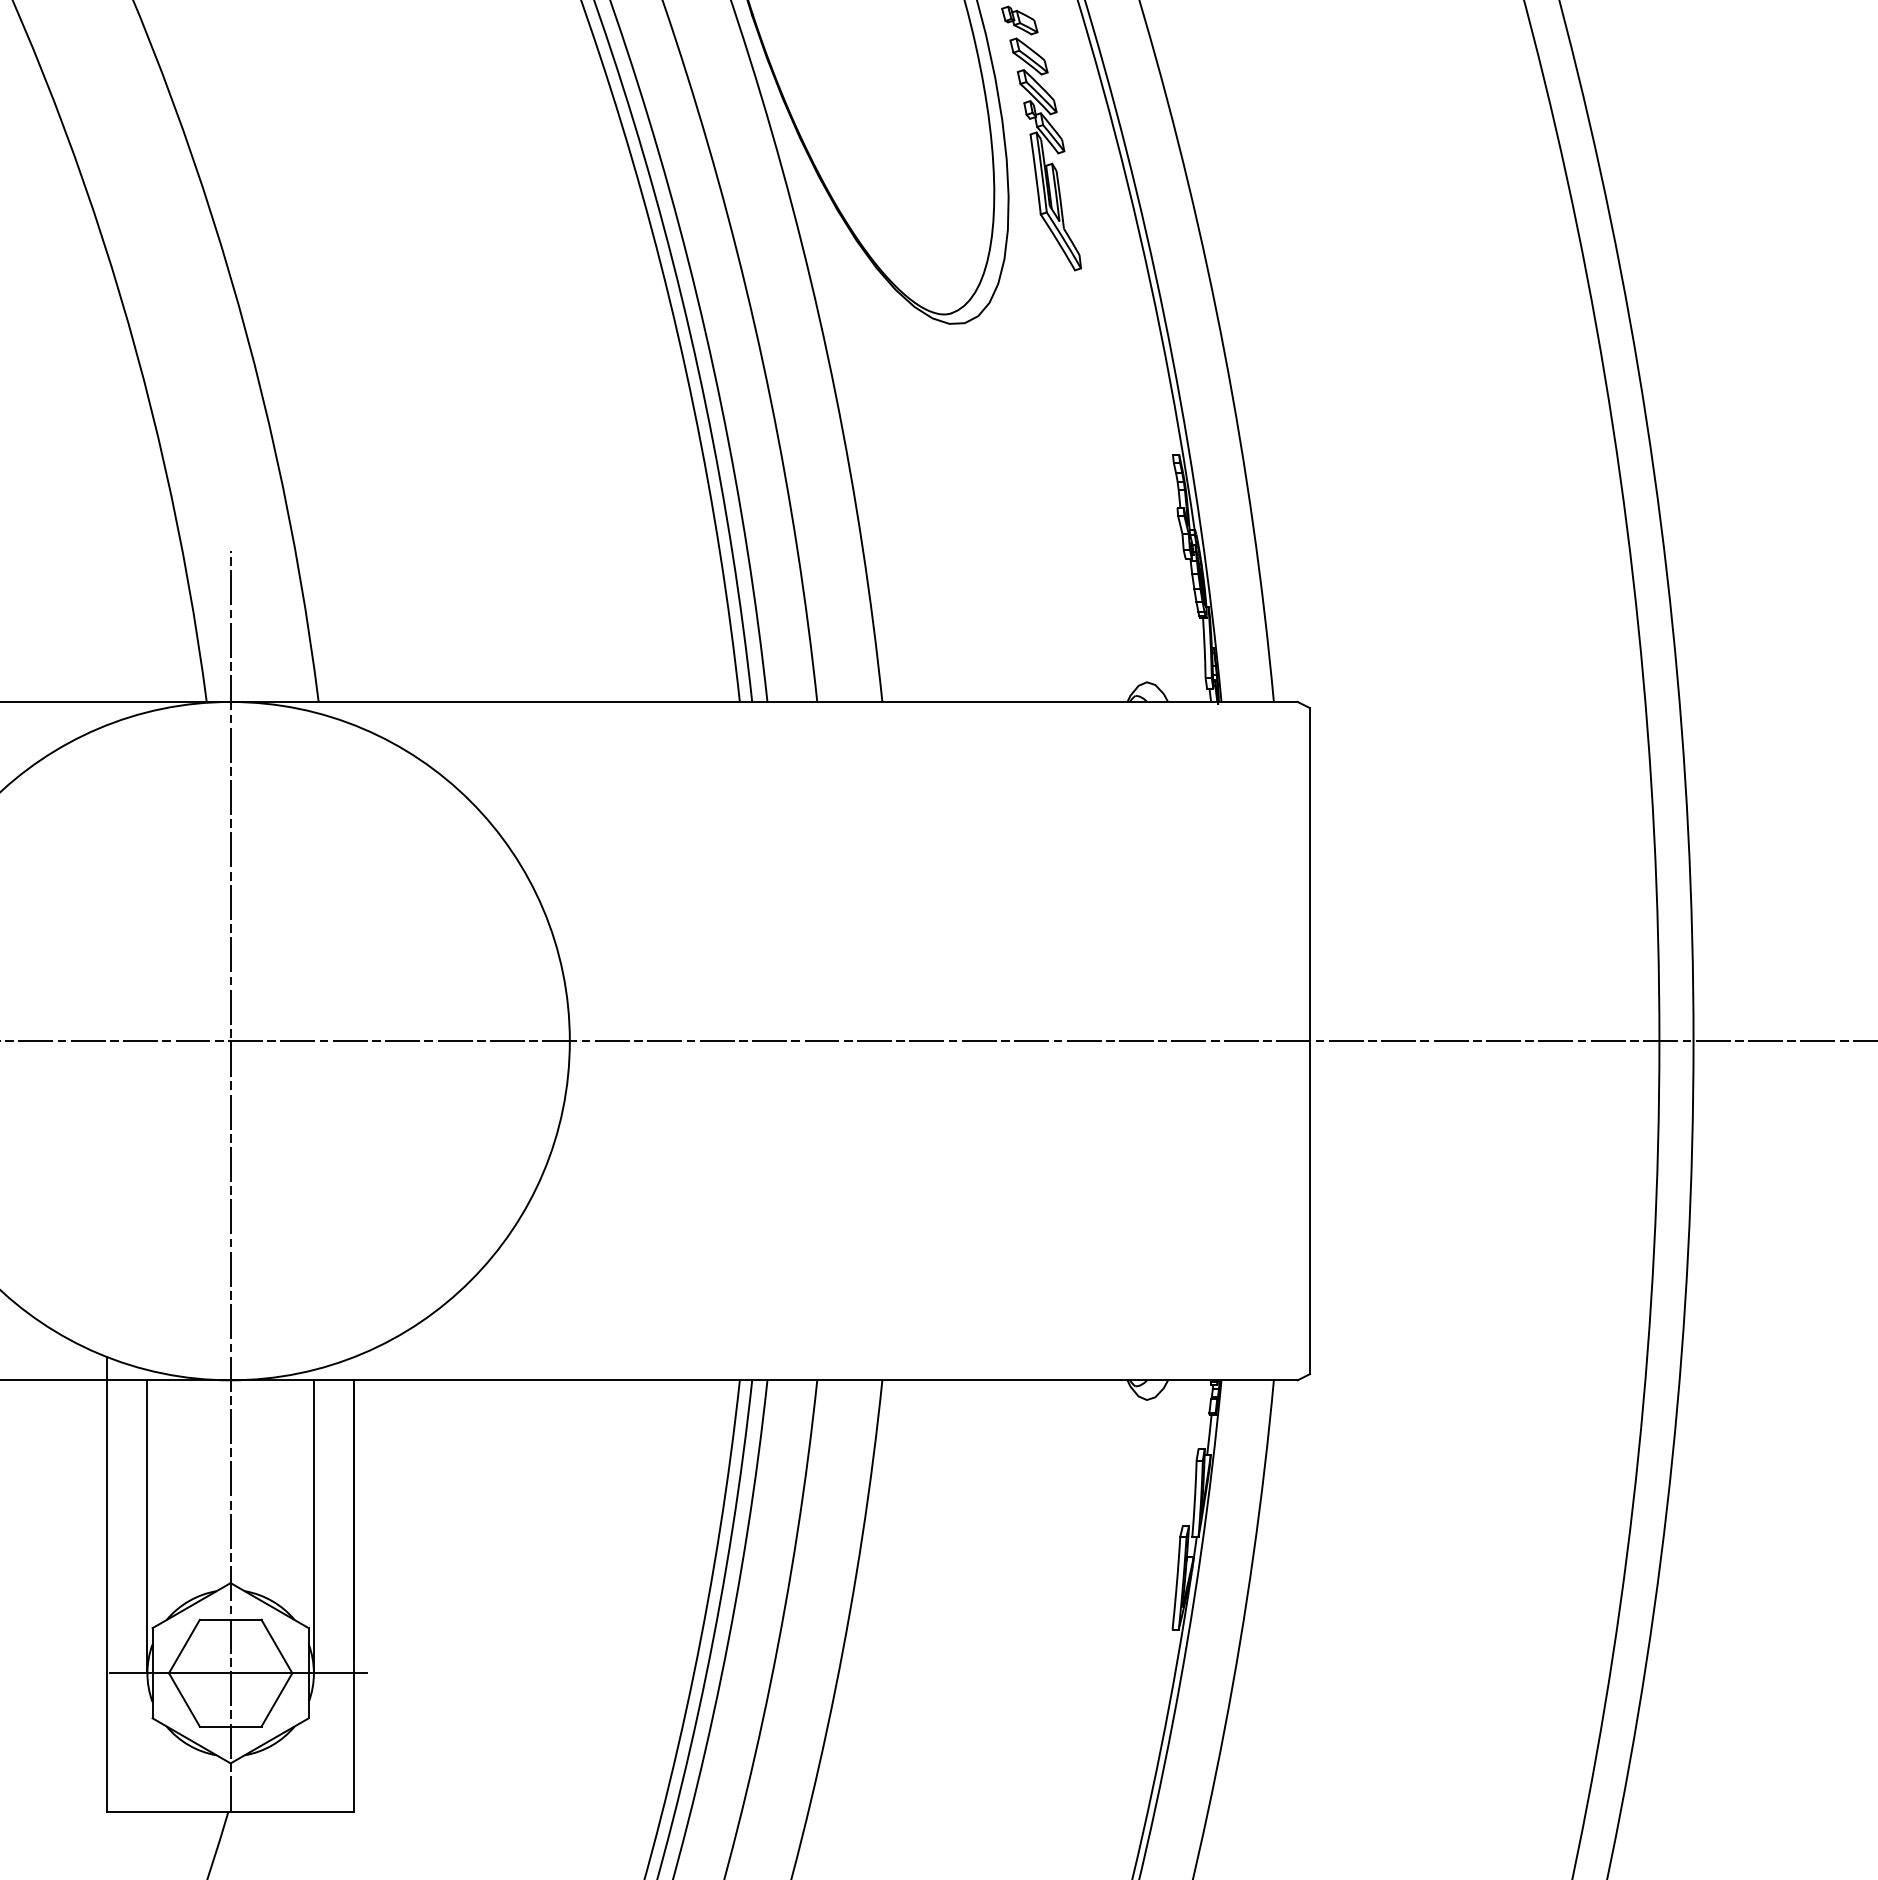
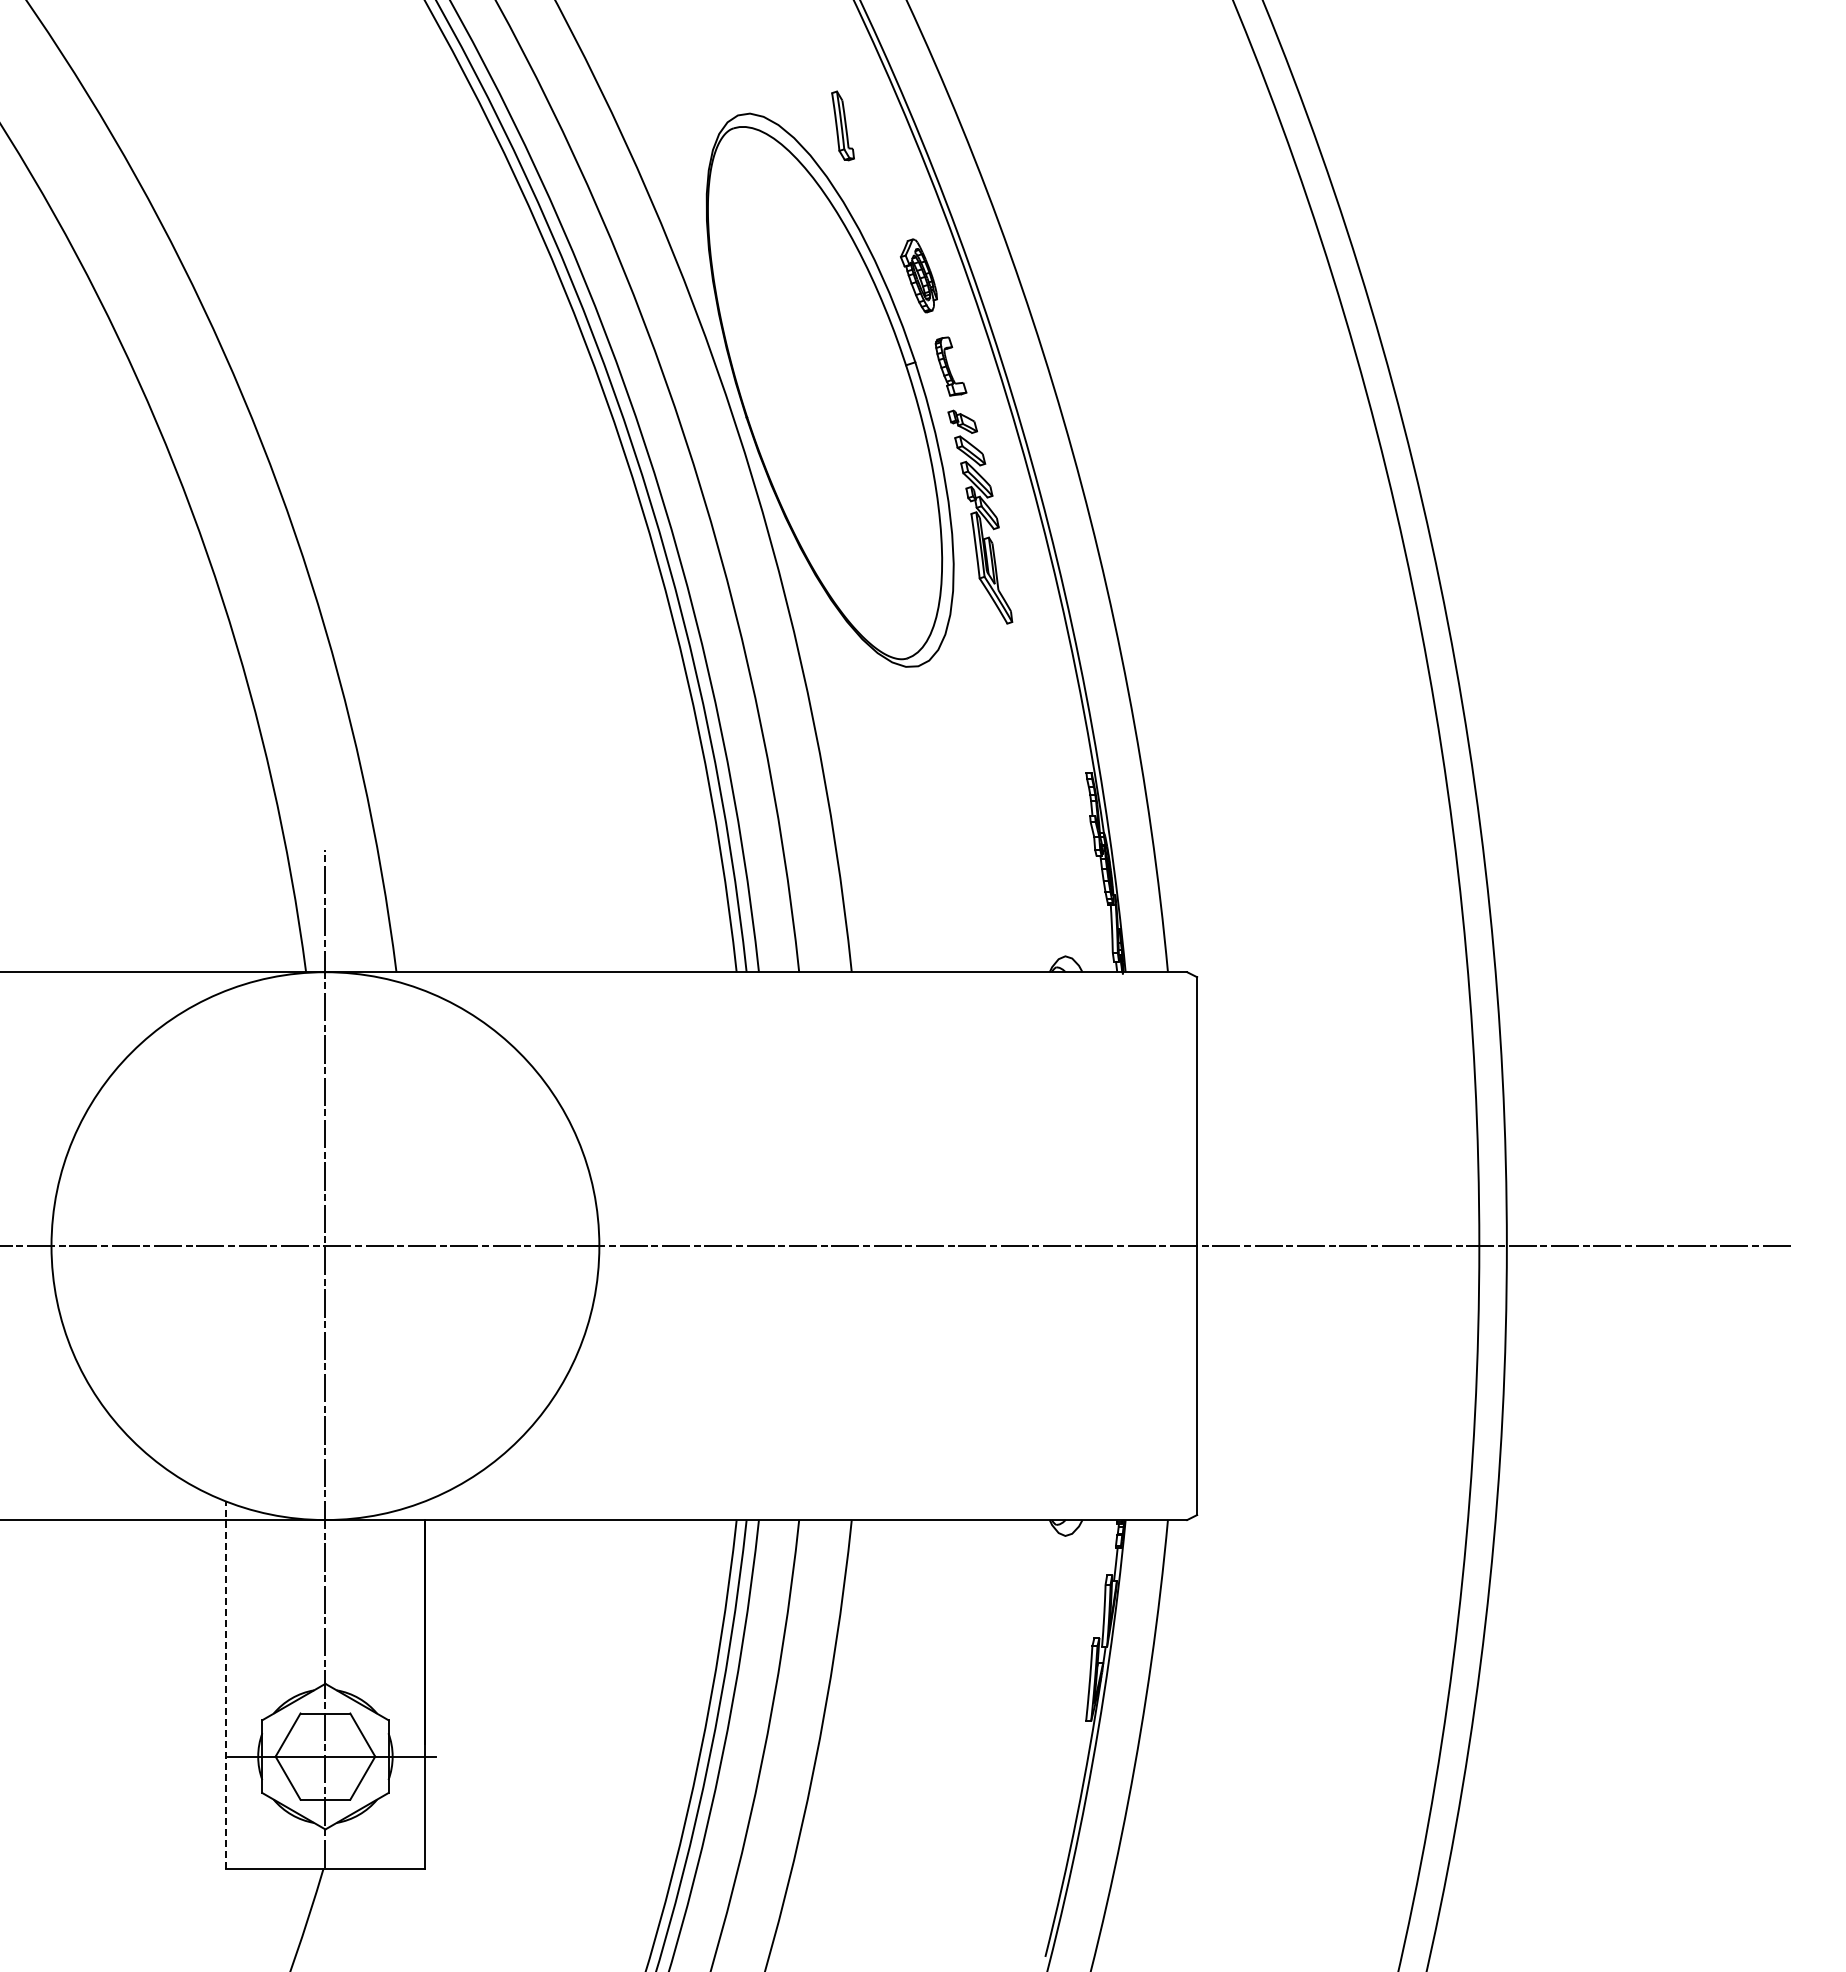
line: (147, 1526) -> (258, 1638), removed
line: (313, 1526) -> (392, 1638), removed
line: (106, 1585) -> (225, 1685), solid -> dashed

